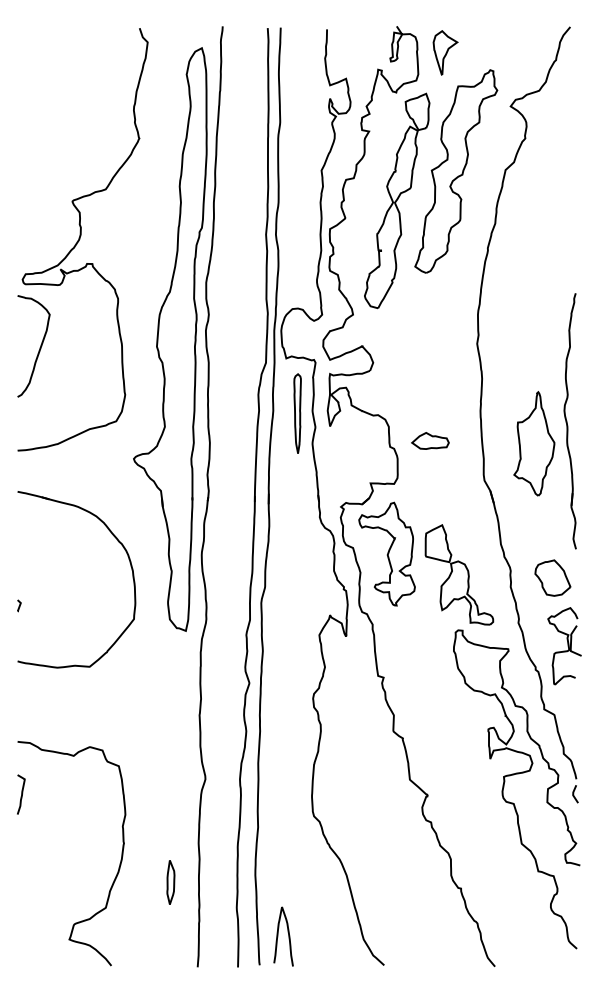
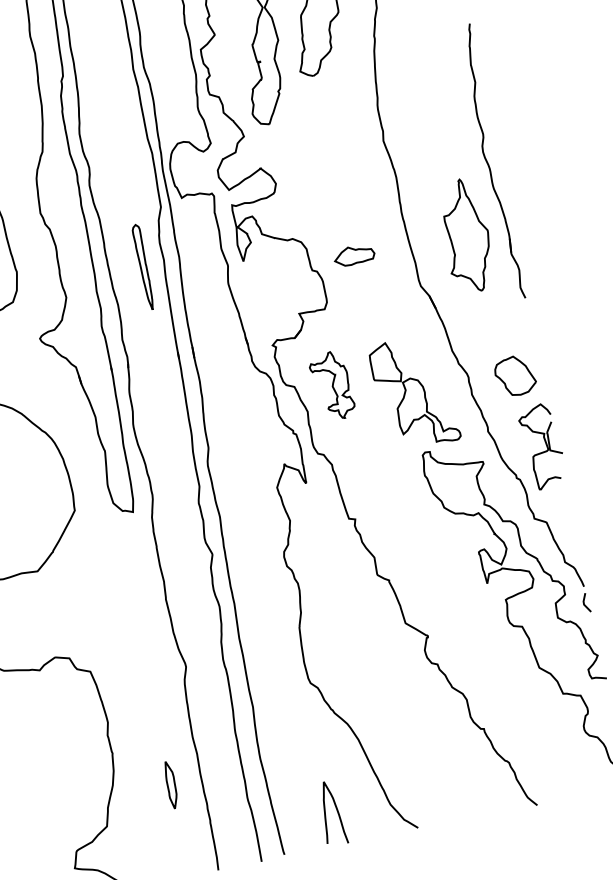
part: (297, 413) -> (143, 267), moved
part: (569, 421) -> (490, 162), moved
part: (386, 553) -> (331, 385), size x0.6
curve: (278, 936) -> (326, 814), moved

